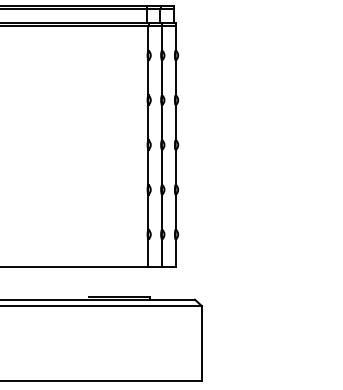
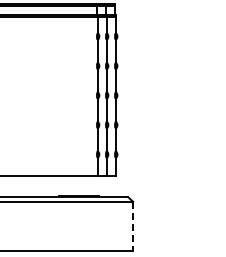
line: (202, 343) -> (133, 226), solid -> dashed

